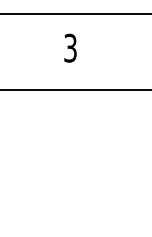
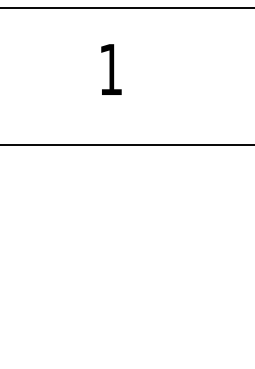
text: (70, 47) -> (110, 68), 3 -> 1

